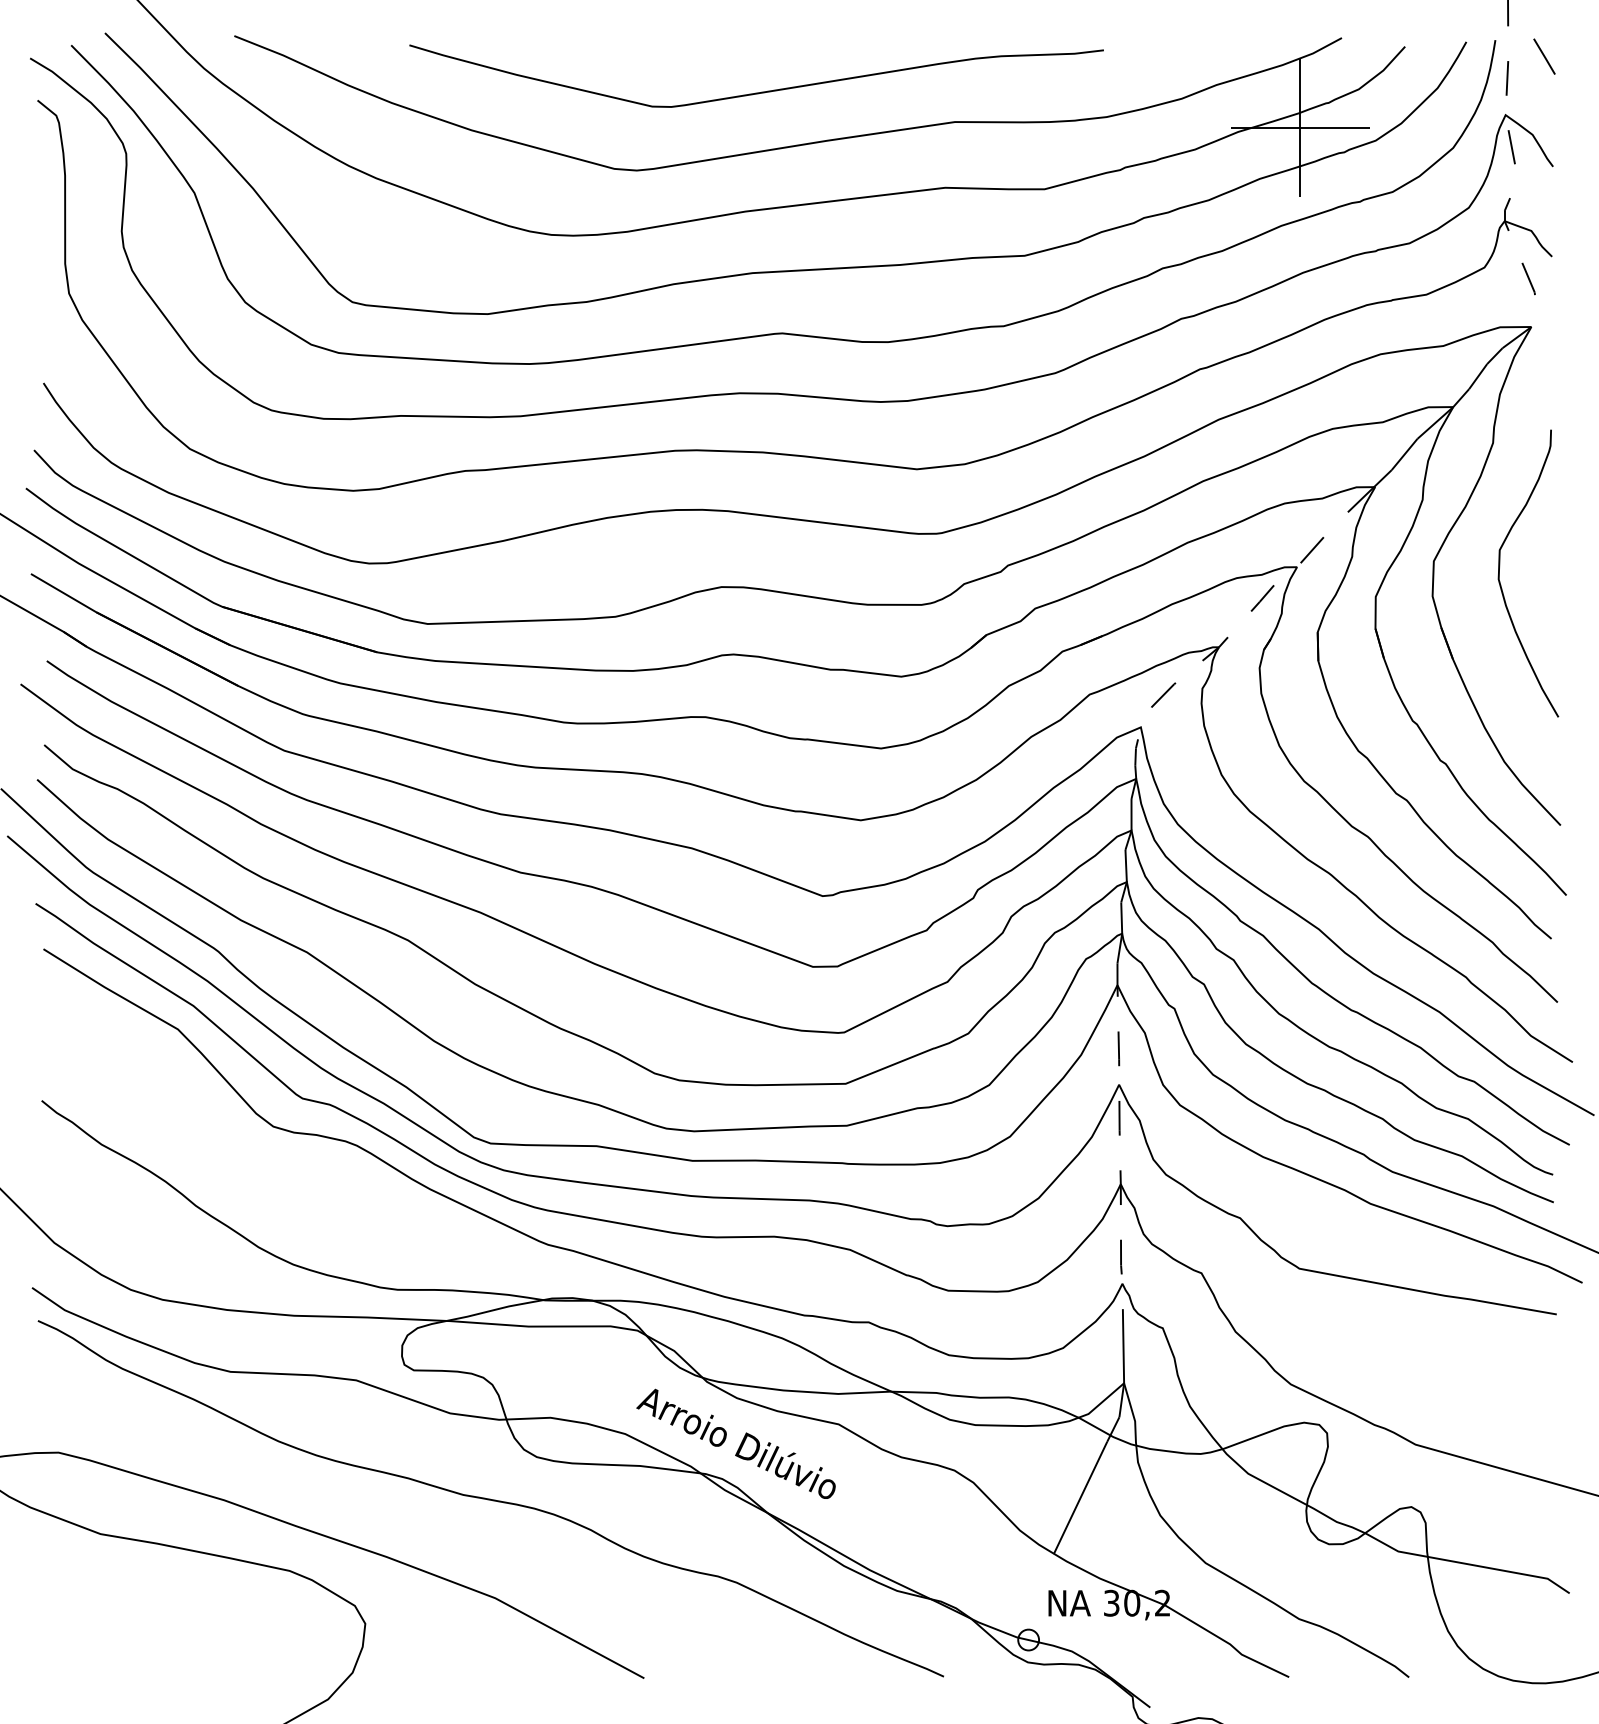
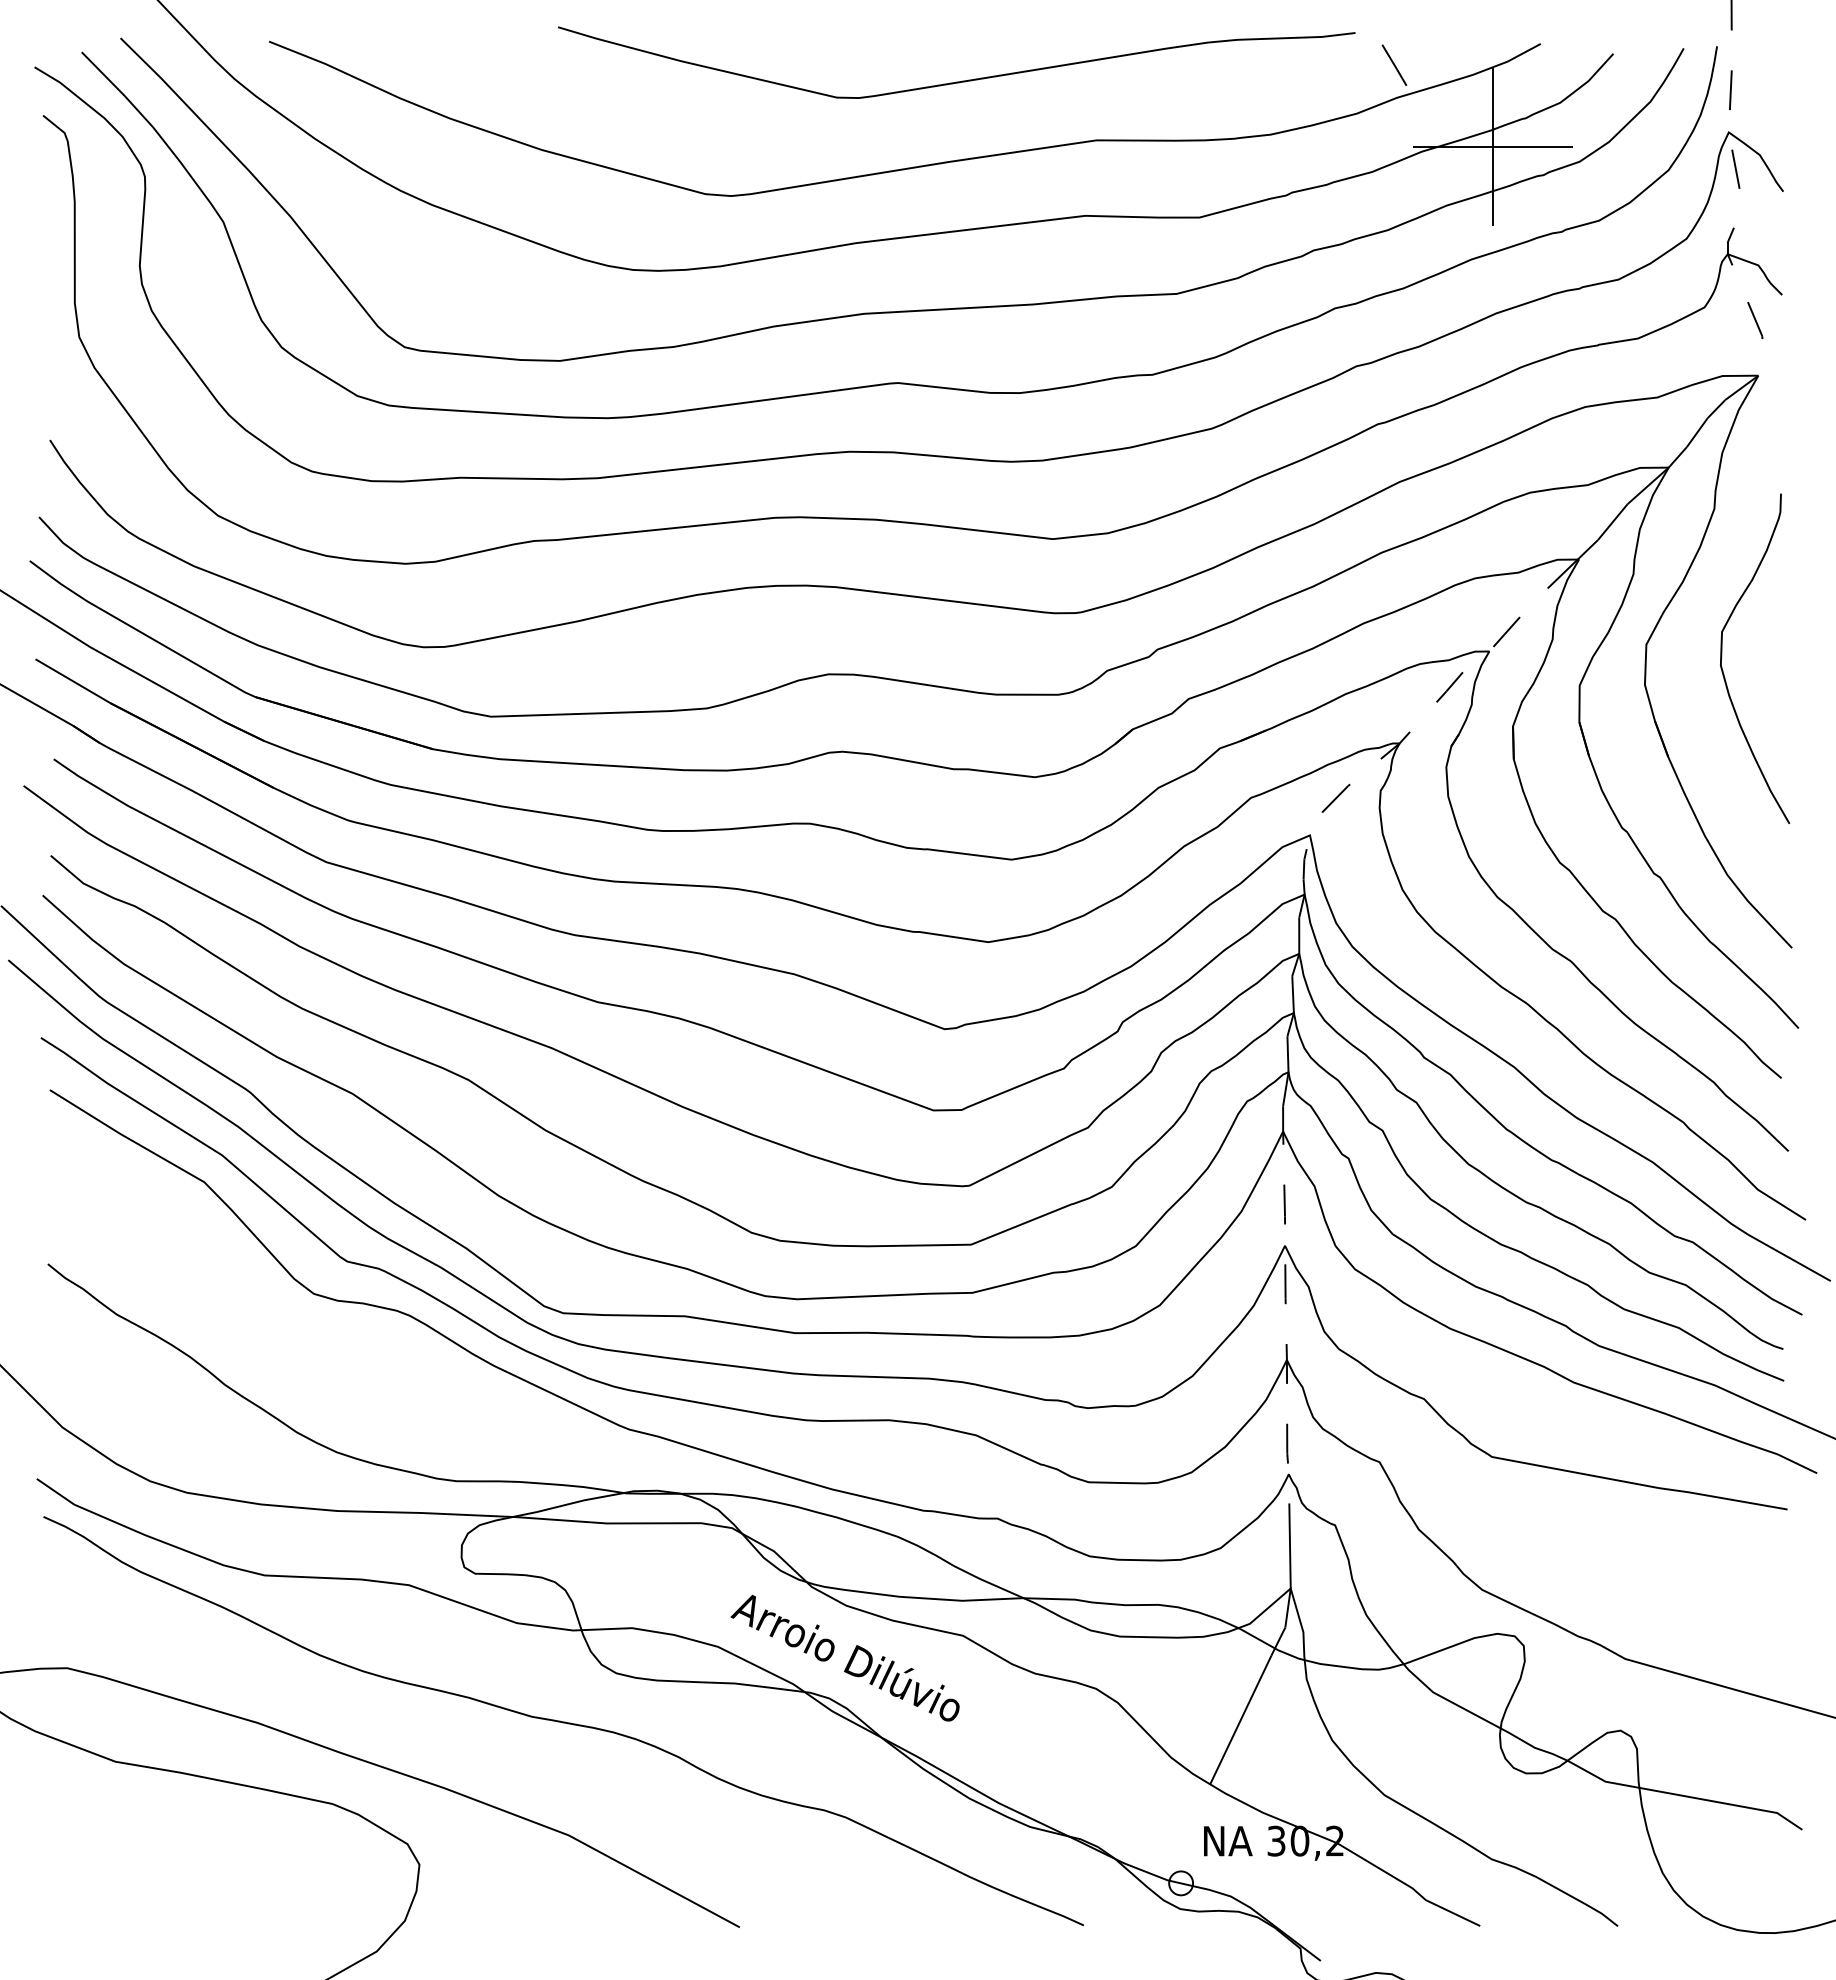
line: (1544, 55) -> (1394, 64), moved
curve: (761, 91) -> (962, 80), moved

